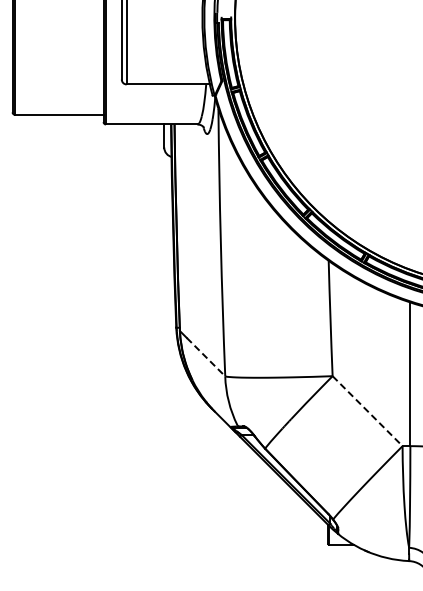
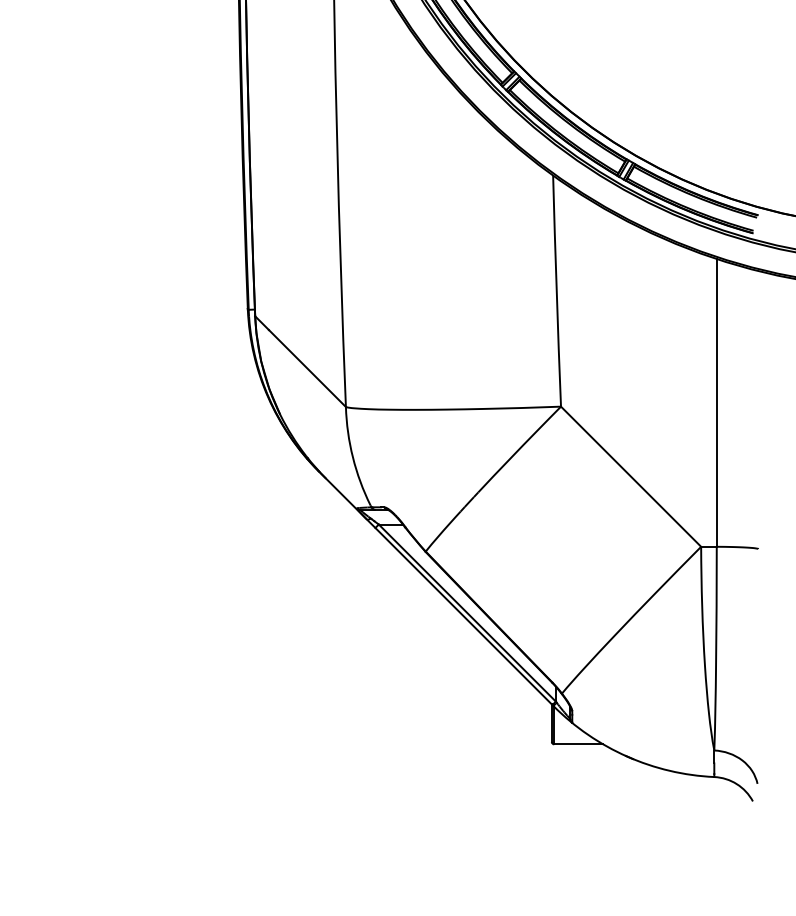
line: (206, 357) -> (308, 369), dashed -> solid
line: (367, 411) -> (630, 477), dashed -> solid

